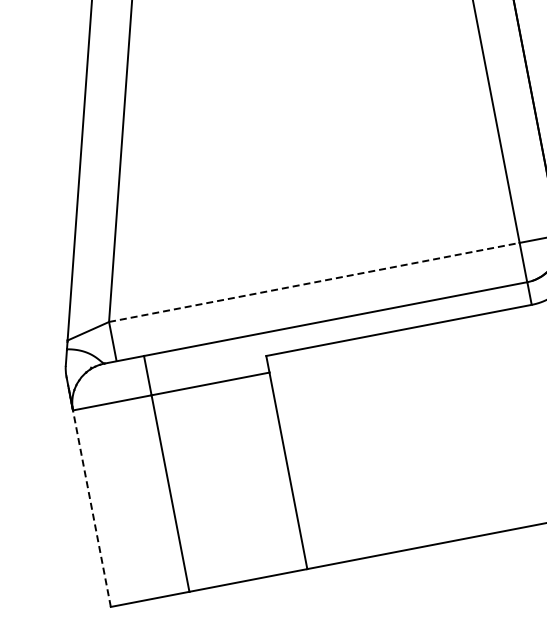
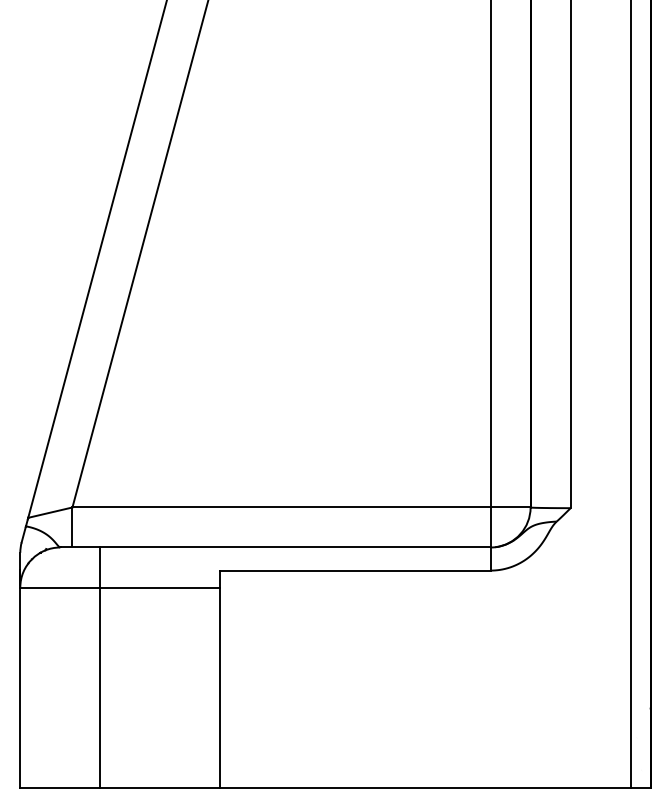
line: (315, 282) -> (282, 507), dashed -> solid
line: (92, 508) -> (20, 687), dashed -> solid

